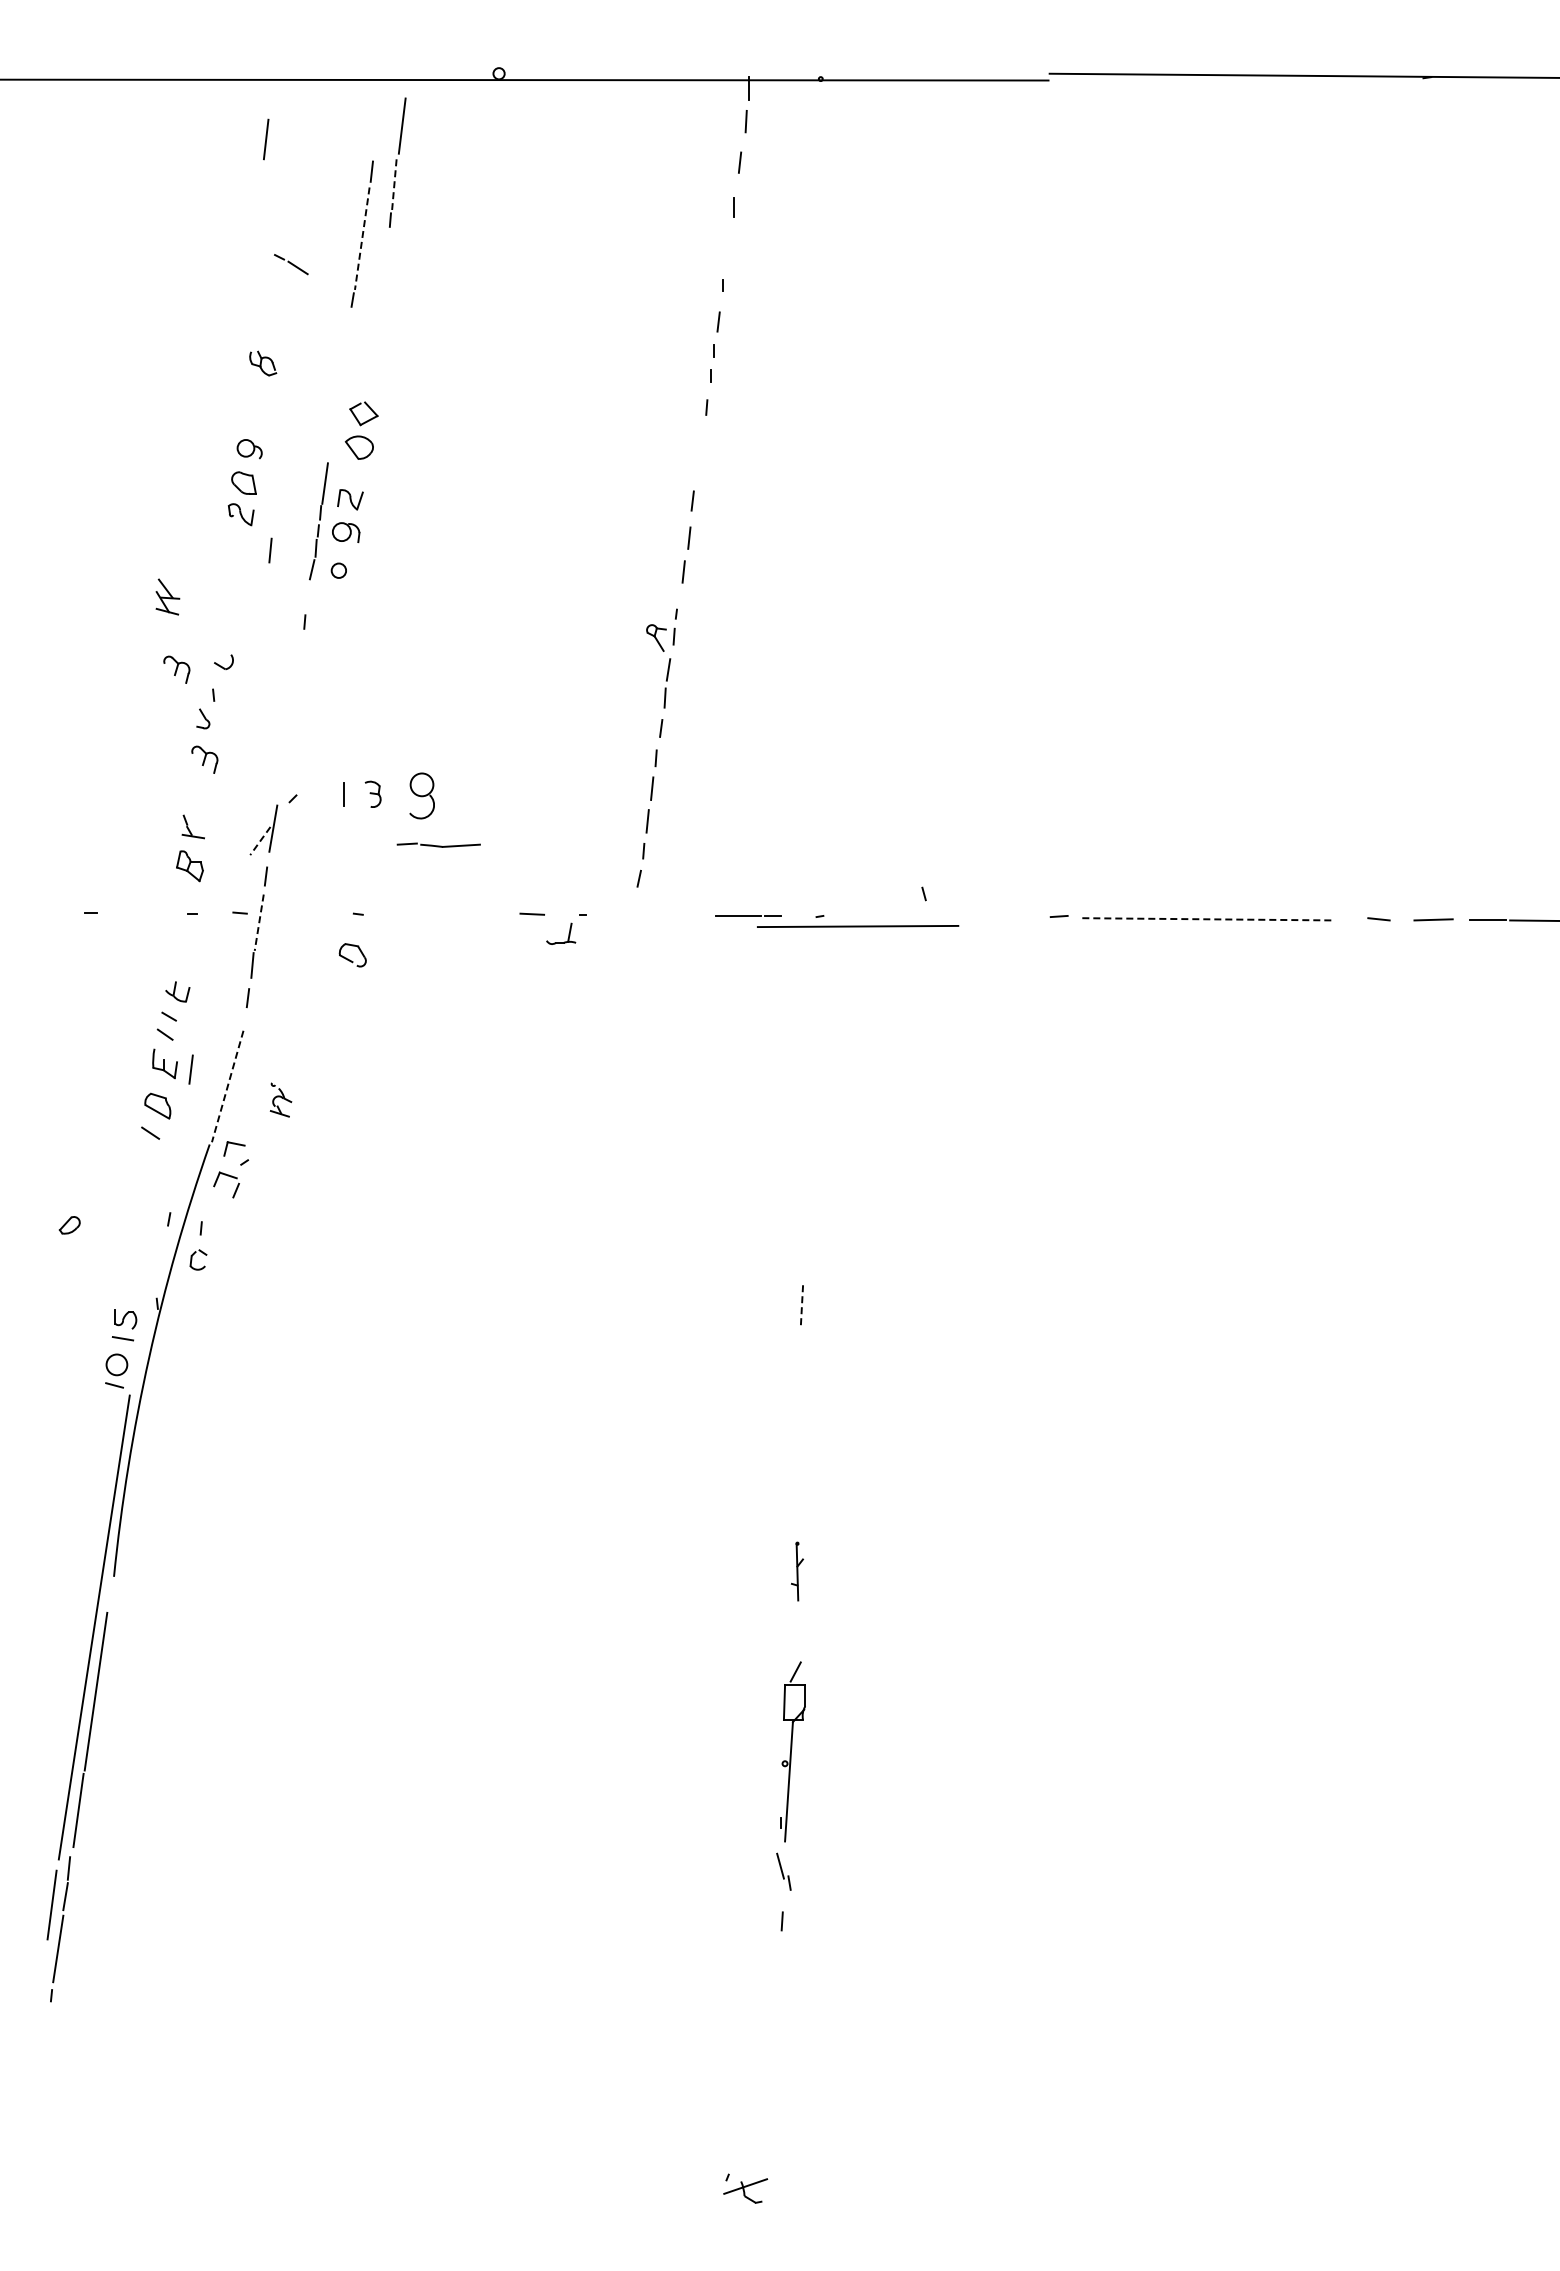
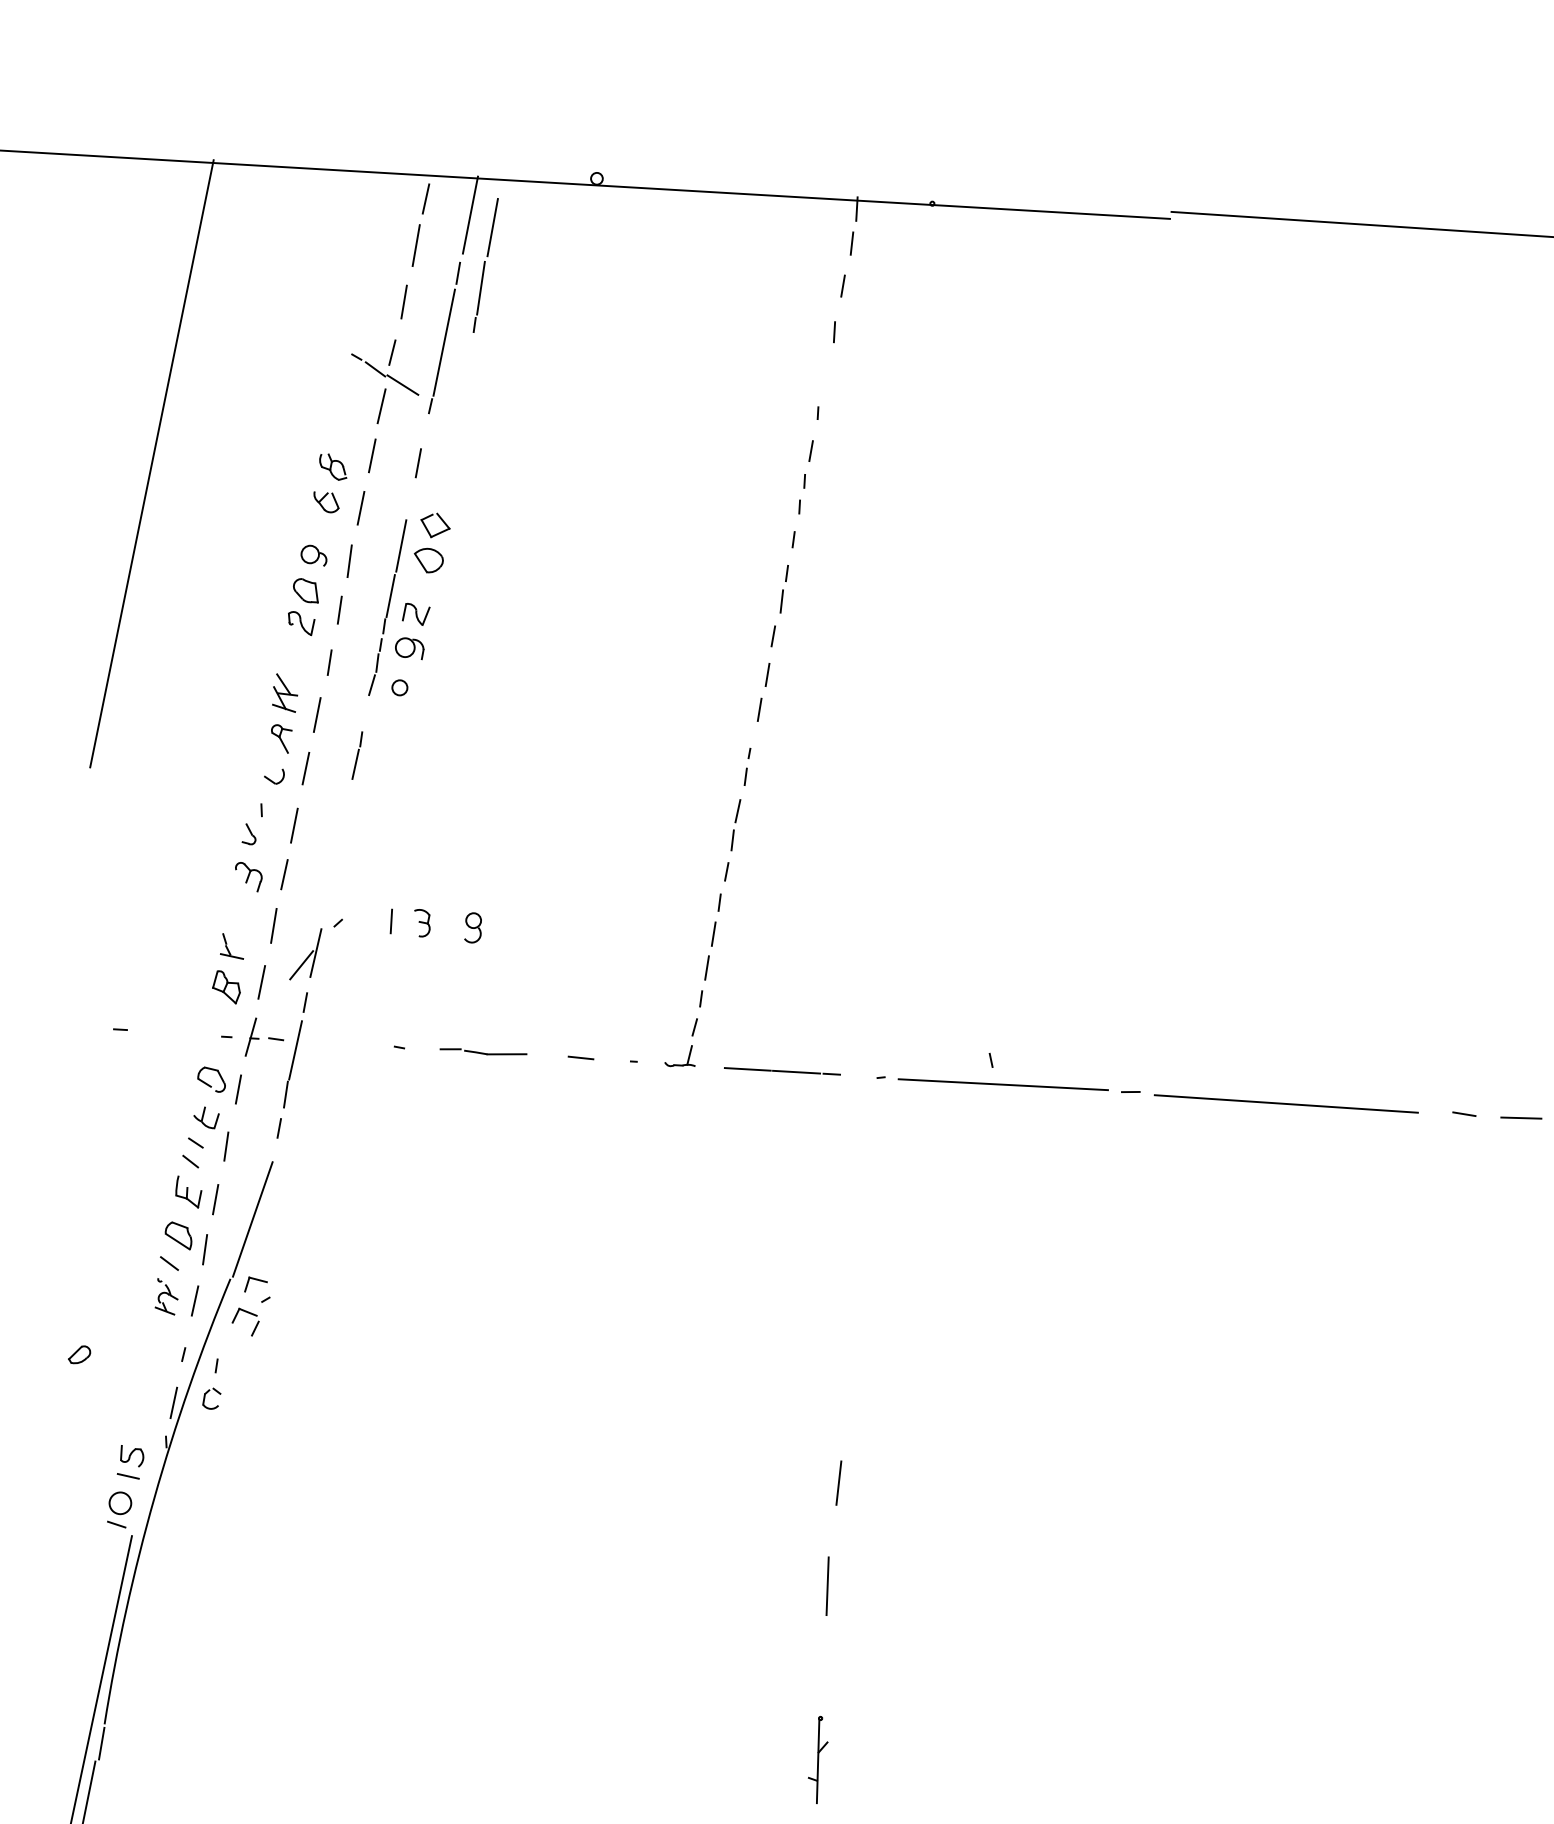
line: (336, 102) -> (425, 199), added
line: (380, 115) -> (470, 215), added
line: (266, 139) -> (416, 245), moved
line: (394, 185) -> (481, 289), dashed -> solid
line: (321, 201) -> (403, 301), added
line: (362, 238) -> (444, 342), dashed -> solid
line: (313, 250) -> (392, 352), added
line: (324, 281) -> (402, 385), added
line: (305, 302) -> (381, 405), added
line: (299, 350) -> (371, 455), added
line: (343, 354) -> (417, 462), added
line: (89, 370) -> (151, 463), added
part: (258, 397) -> (326, 502), added
line: (291, 400) -> (360, 507), added
line: (332, 434) -> (401, 545), added
line: (283, 452) -> (349, 561), added
part: (700, 455) -> (784, 589), added
line: (277, 499) -> (340, 609), added
part: (167, 596) -> (285, 692), moved
line: (261, 600) -> (317, 714), added
part: (656, 637) -> (281, 738), moved
line: (300, 646) -> (355, 764), added
line: (253, 652) -> (305, 768), added
part: (176, 669) -> (224, 781), removed
line: (245, 707) -> (294, 824), added
line: (238, 755) -> (283, 874), added
part: (422, 795) -> (473, 927), size x0.62
line: (231, 804) -> (273, 925), added
line: (260, 841) -> (301, 965), dashed -> solid
part: (438, 844) -> (483, 1051), moved
line: (222, 859) -> (261, 982), added
part: (217, 912) -> (252, 1037), added
line: (692, 915) -> (748, 1068), added
line: (1208, 919) -> (1286, 1104), dashed -> solid
line: (259, 922) -> (295, 1050), dashed -> solid
line: (858, 926) -> (1003, 1084), moved
part: (568, 933) -> (688, 1056), moved
part: (352, 955) -> (211, 1079), moved
line: (206, 962) -> (238, 1088), added
line: (198, 1017) -> (226, 1145), added
line: (227, 1086) -> (252, 1219), dashed -> solid
part: (280, 1099) -> (166, 1296), moved
line: (183, 1117) -> (204, 1249), added
line: (176, 1167) -> (194, 1300), added
line: (162, 1265) -> (173, 1402), added
line: (801, 1306) -> (838, 1483), dashed -> solid
line: (796, 1404) -> (827, 1585), added
part: (797, 1571) -> (818, 1759), size x1.43
line: (112, 1595) -> (101, 1743), added

